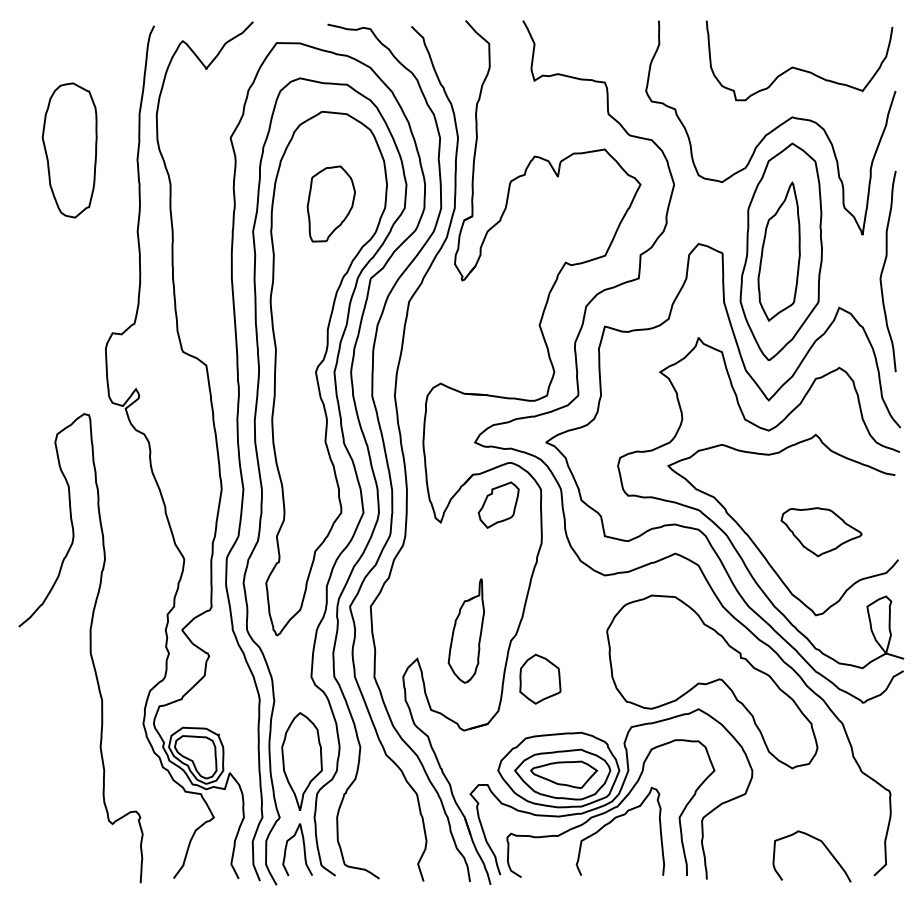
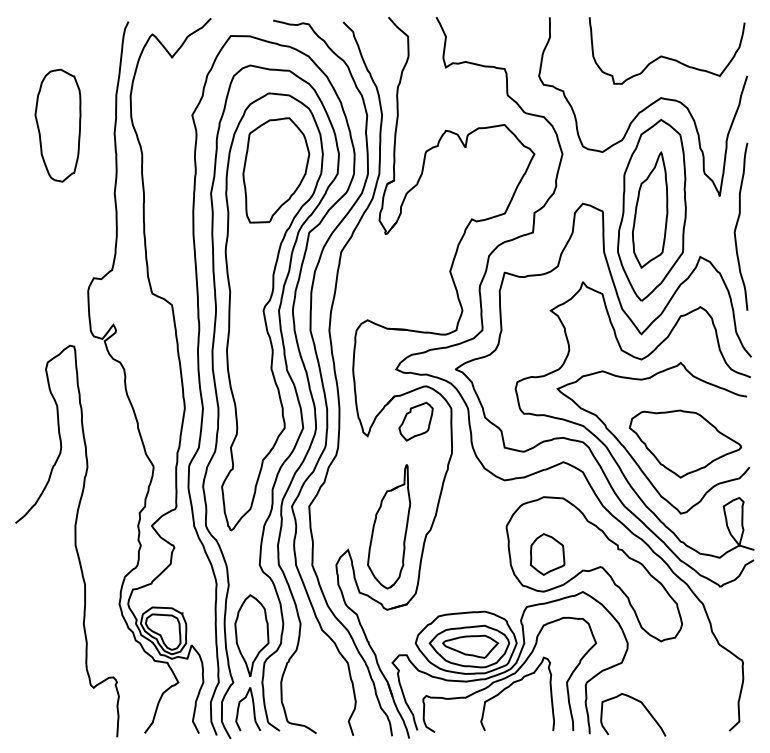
part: (331, 203) -> (276, 169), size x1.67
part: (821, 532) -> (685, 444), size x1.67
part: (466, 630) -> (389, 526), size x1.43
part: (540, 678) -> (547, 553), moved
curve: (822, 844) -> (642, 704), moved

